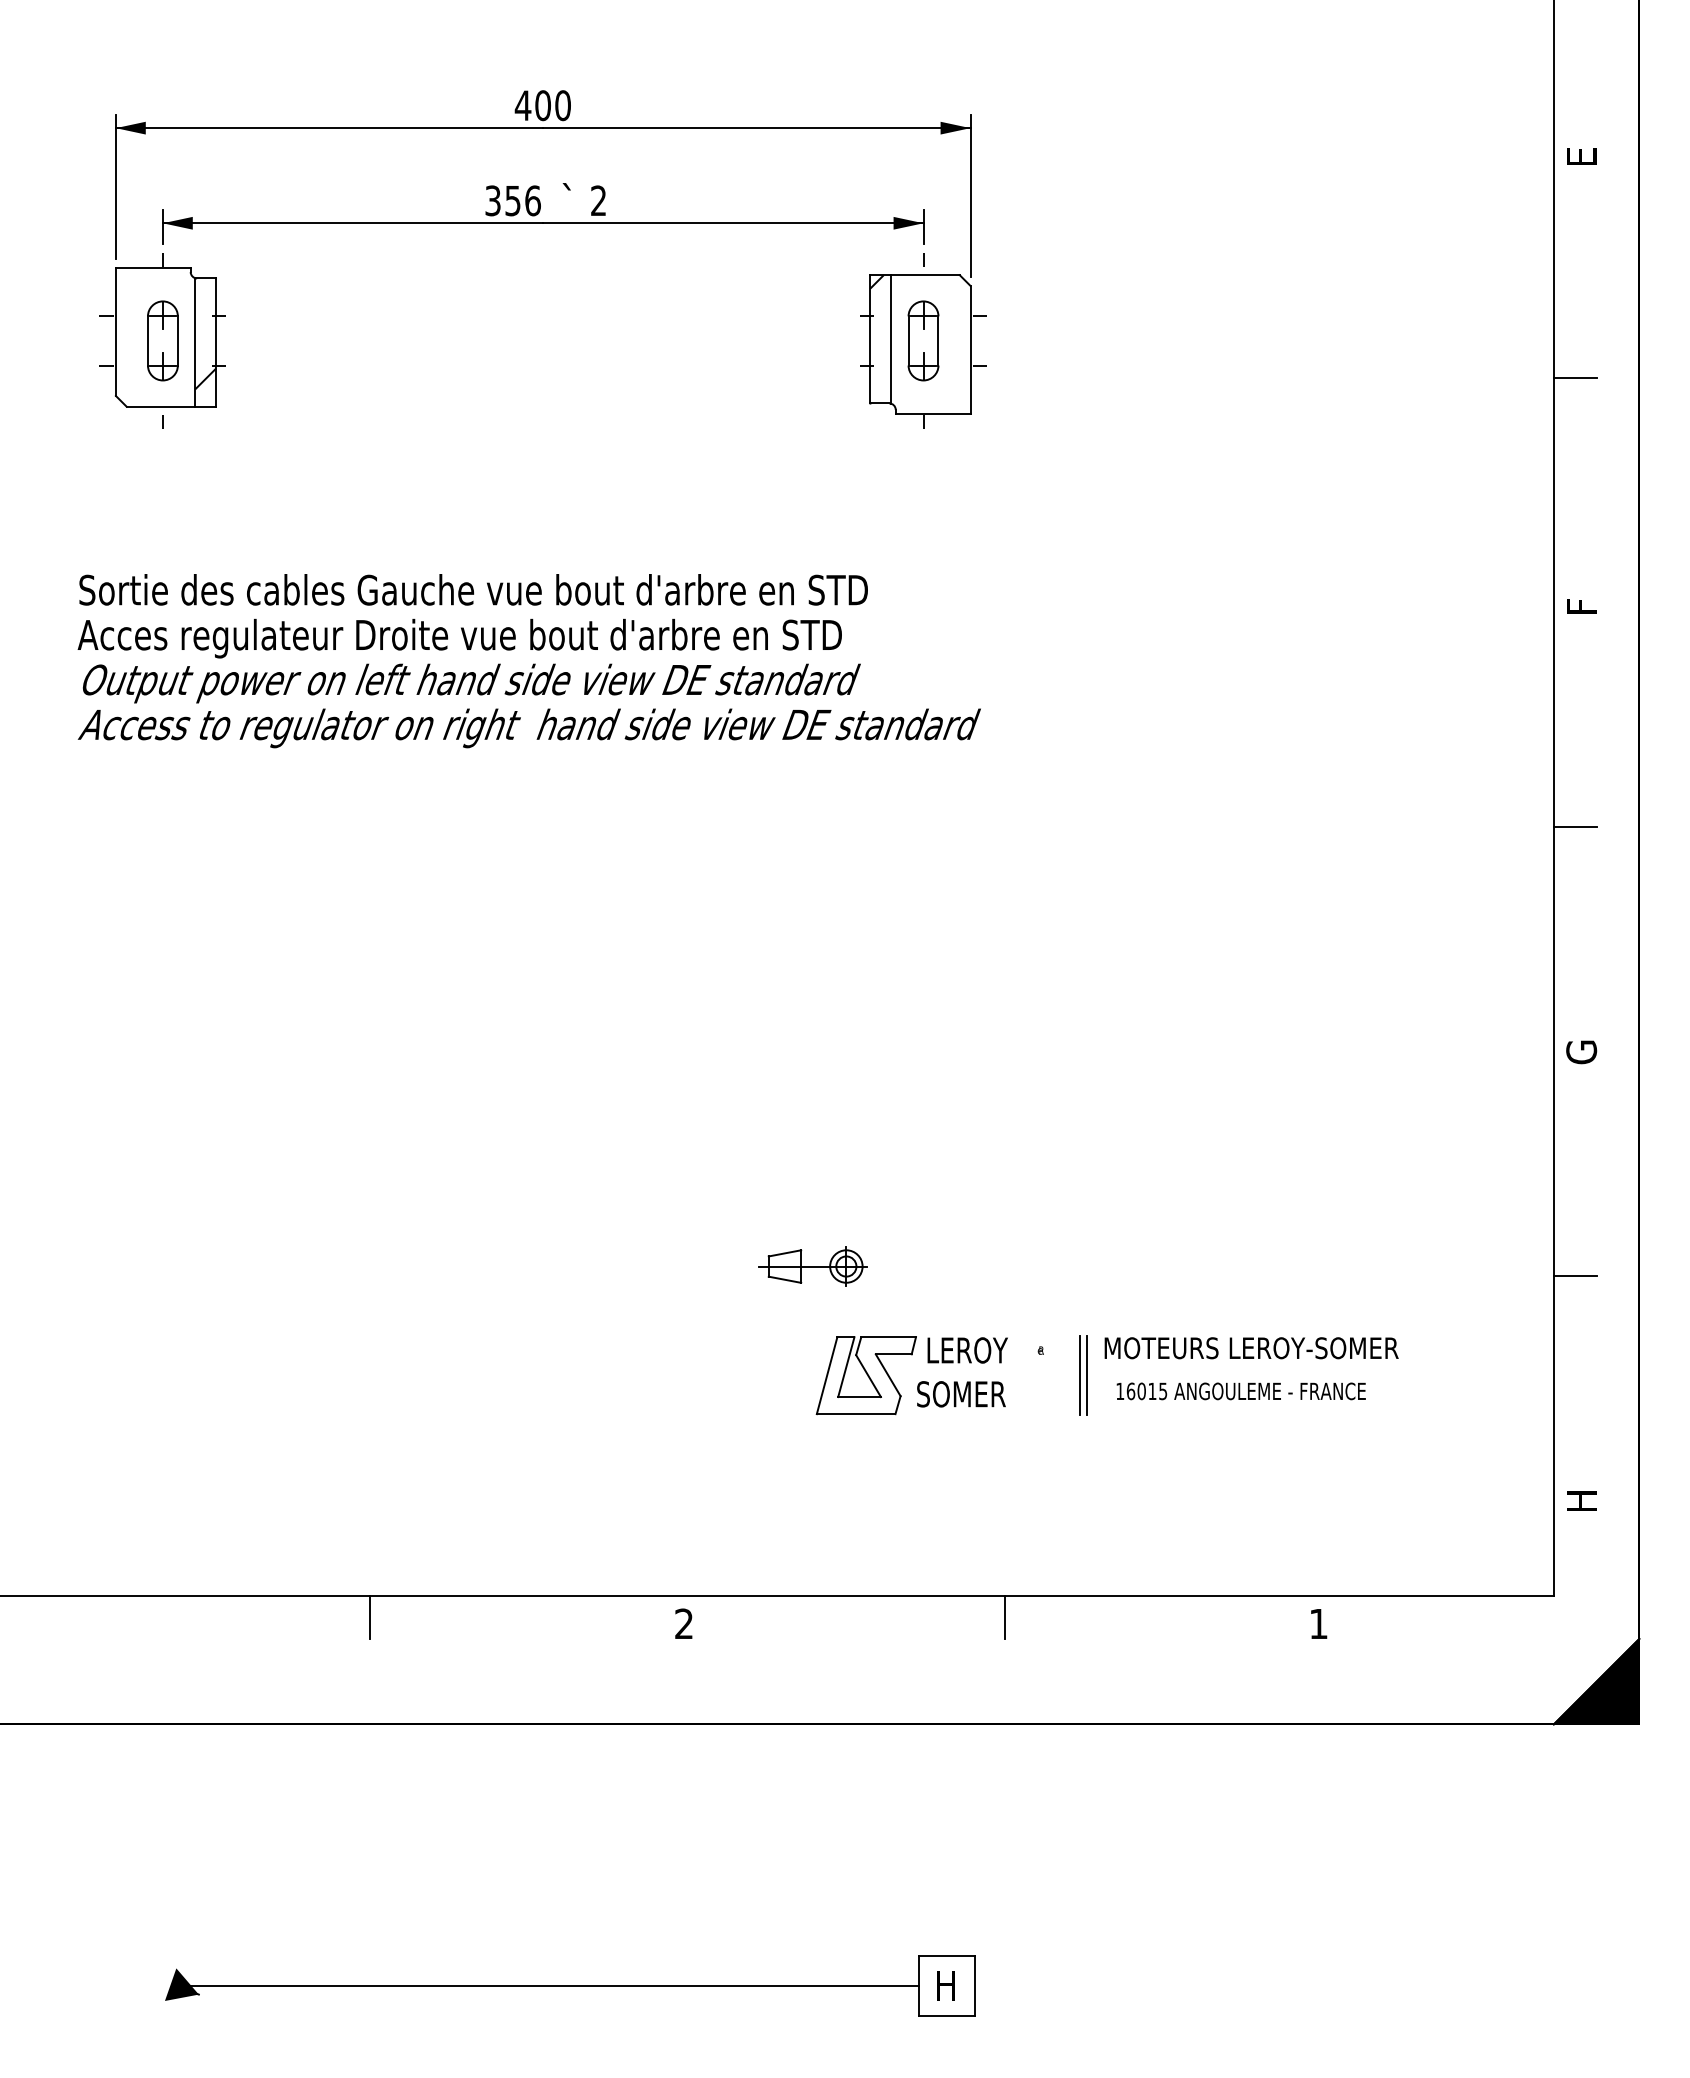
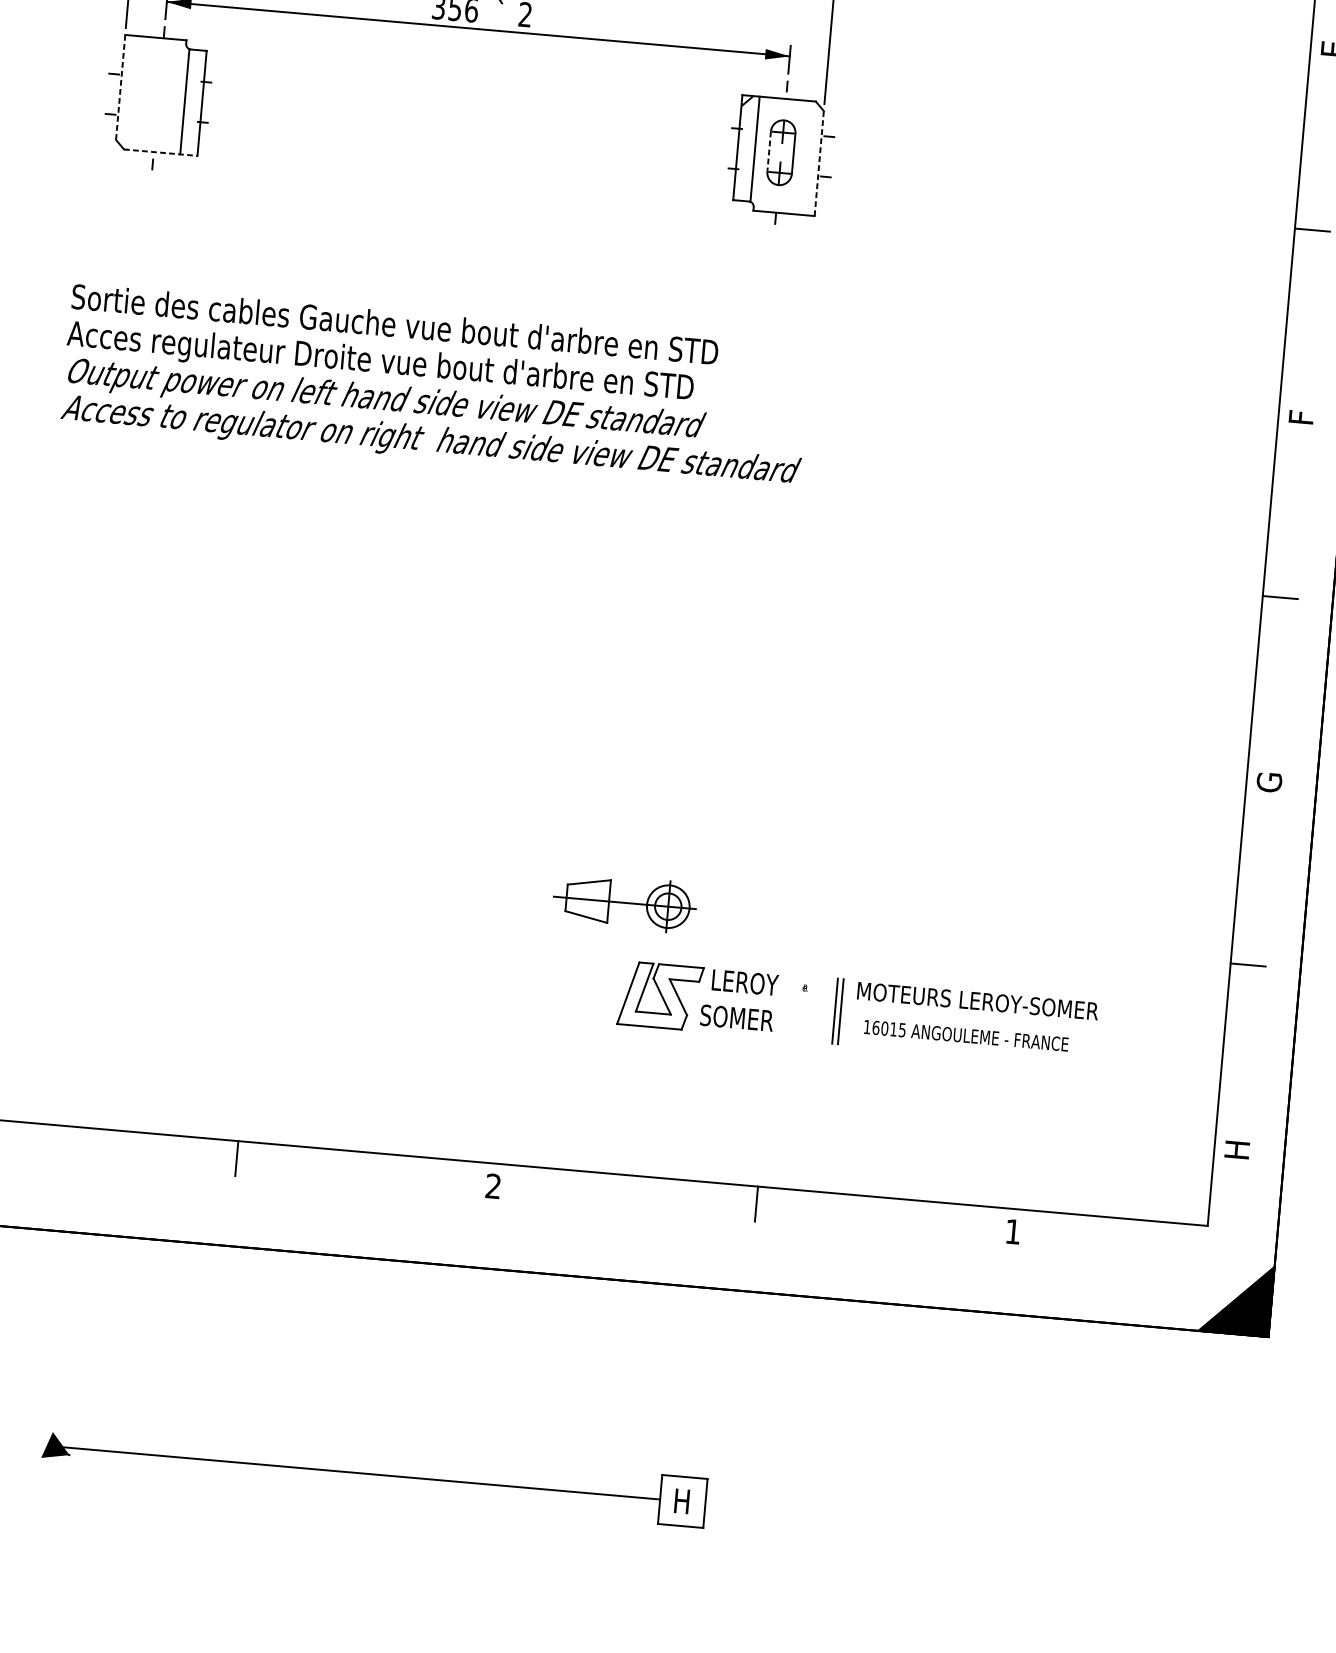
line: (115, 332) -> (120, 87), solid -> dashed
part: (162, 340) -> (158, 97), removed
line: (908, 340) -> (769, 151), solid -> dashed
line: (970, 349) -> (819, 163), solid -> dashed
hatch: (205, 378) -> (190, 132), removed
line: (171, 406) -> (160, 152), solid -> dashed
part: (812, 1266) -> (624, 902), size x1.6

